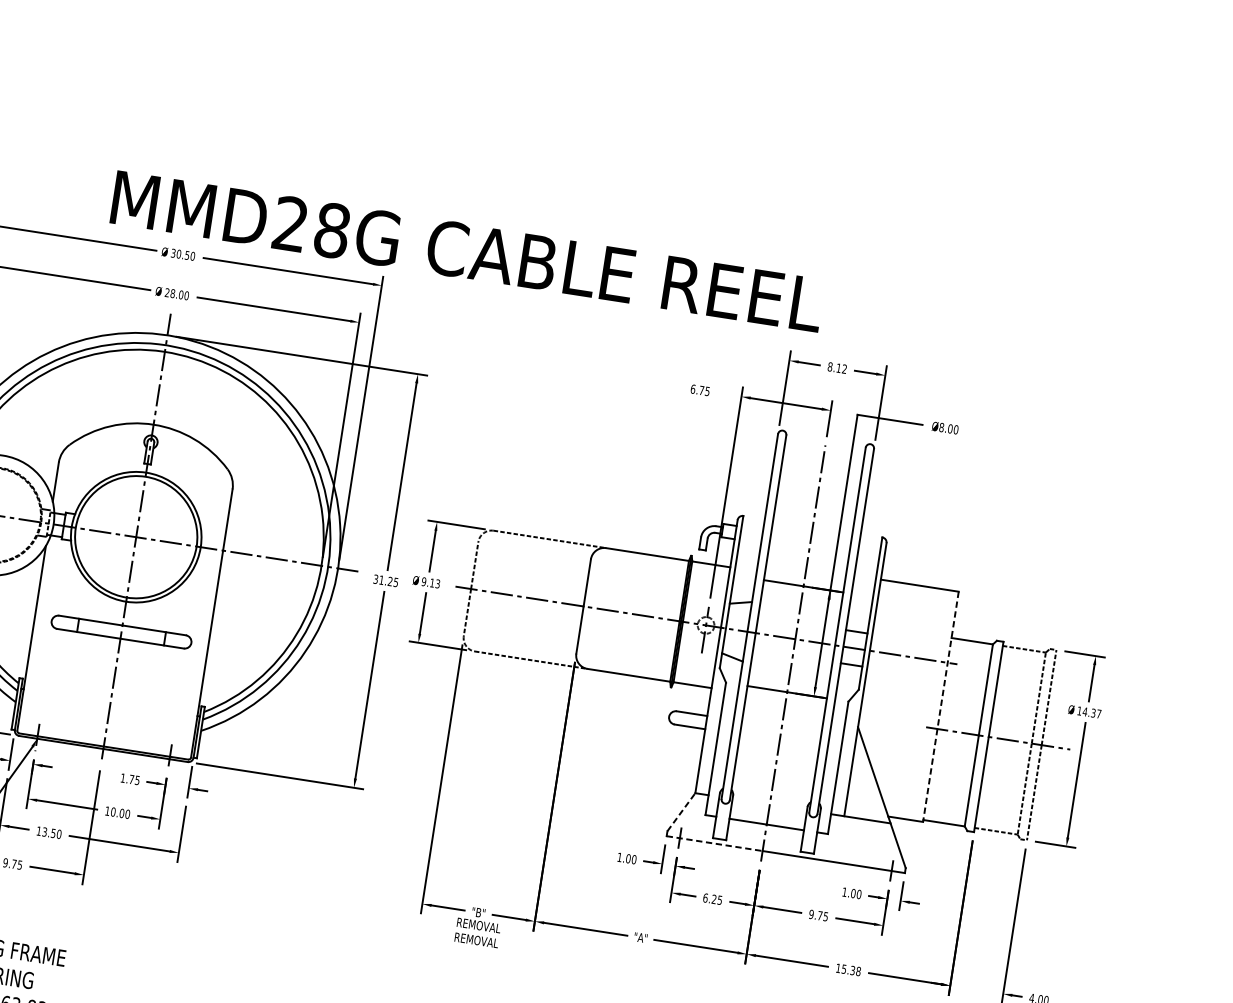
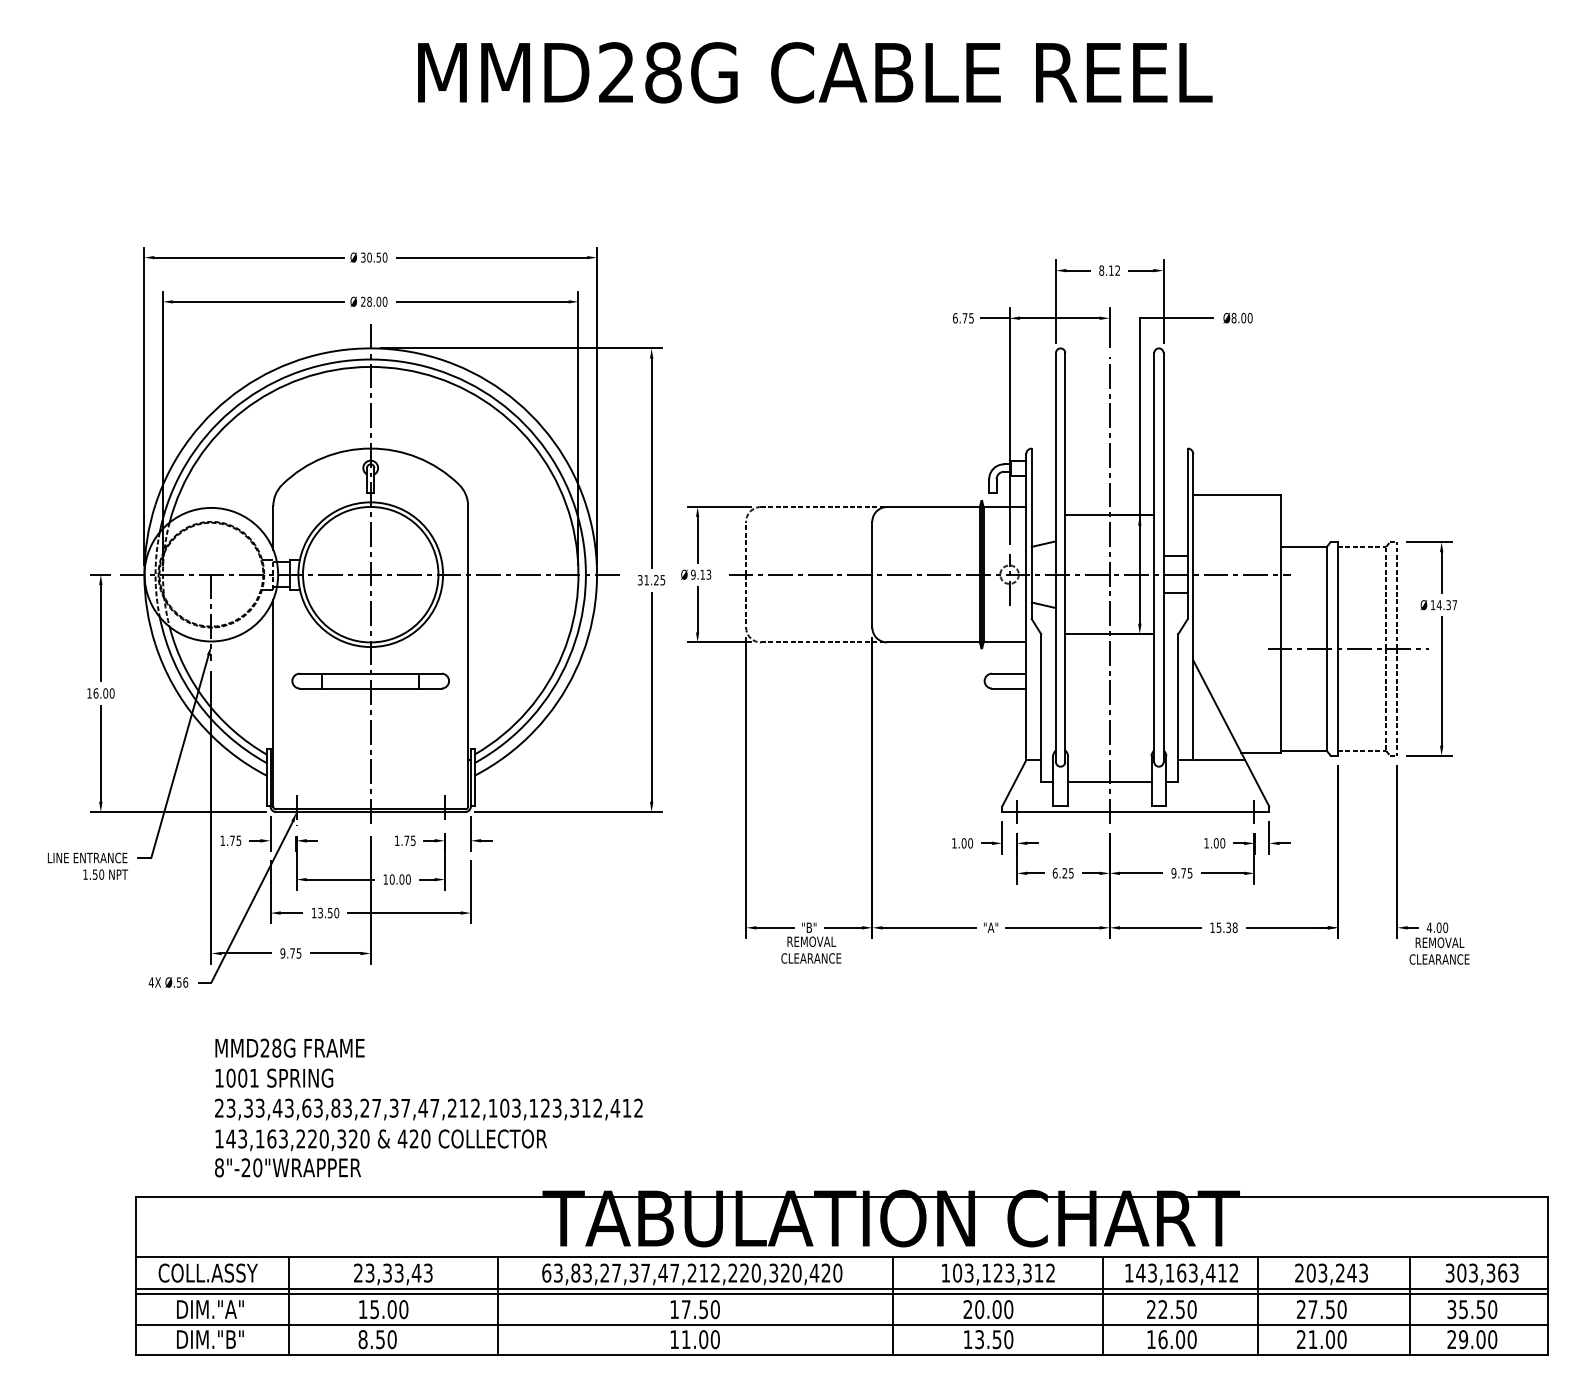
text: (467, 251) -> (815, 72), moved
line: (728, 394) -> (994, 318), added
line: (940, 707) -> (1280, 624), dashed -> solid
line: (681, 811) -> (1014, 782), dashed -> solid
line: (714, 843) -> (1055, 812), dashed -> solid
text: (476, 940) -> (811, 958), REMOVAL -> CLEARANCE

